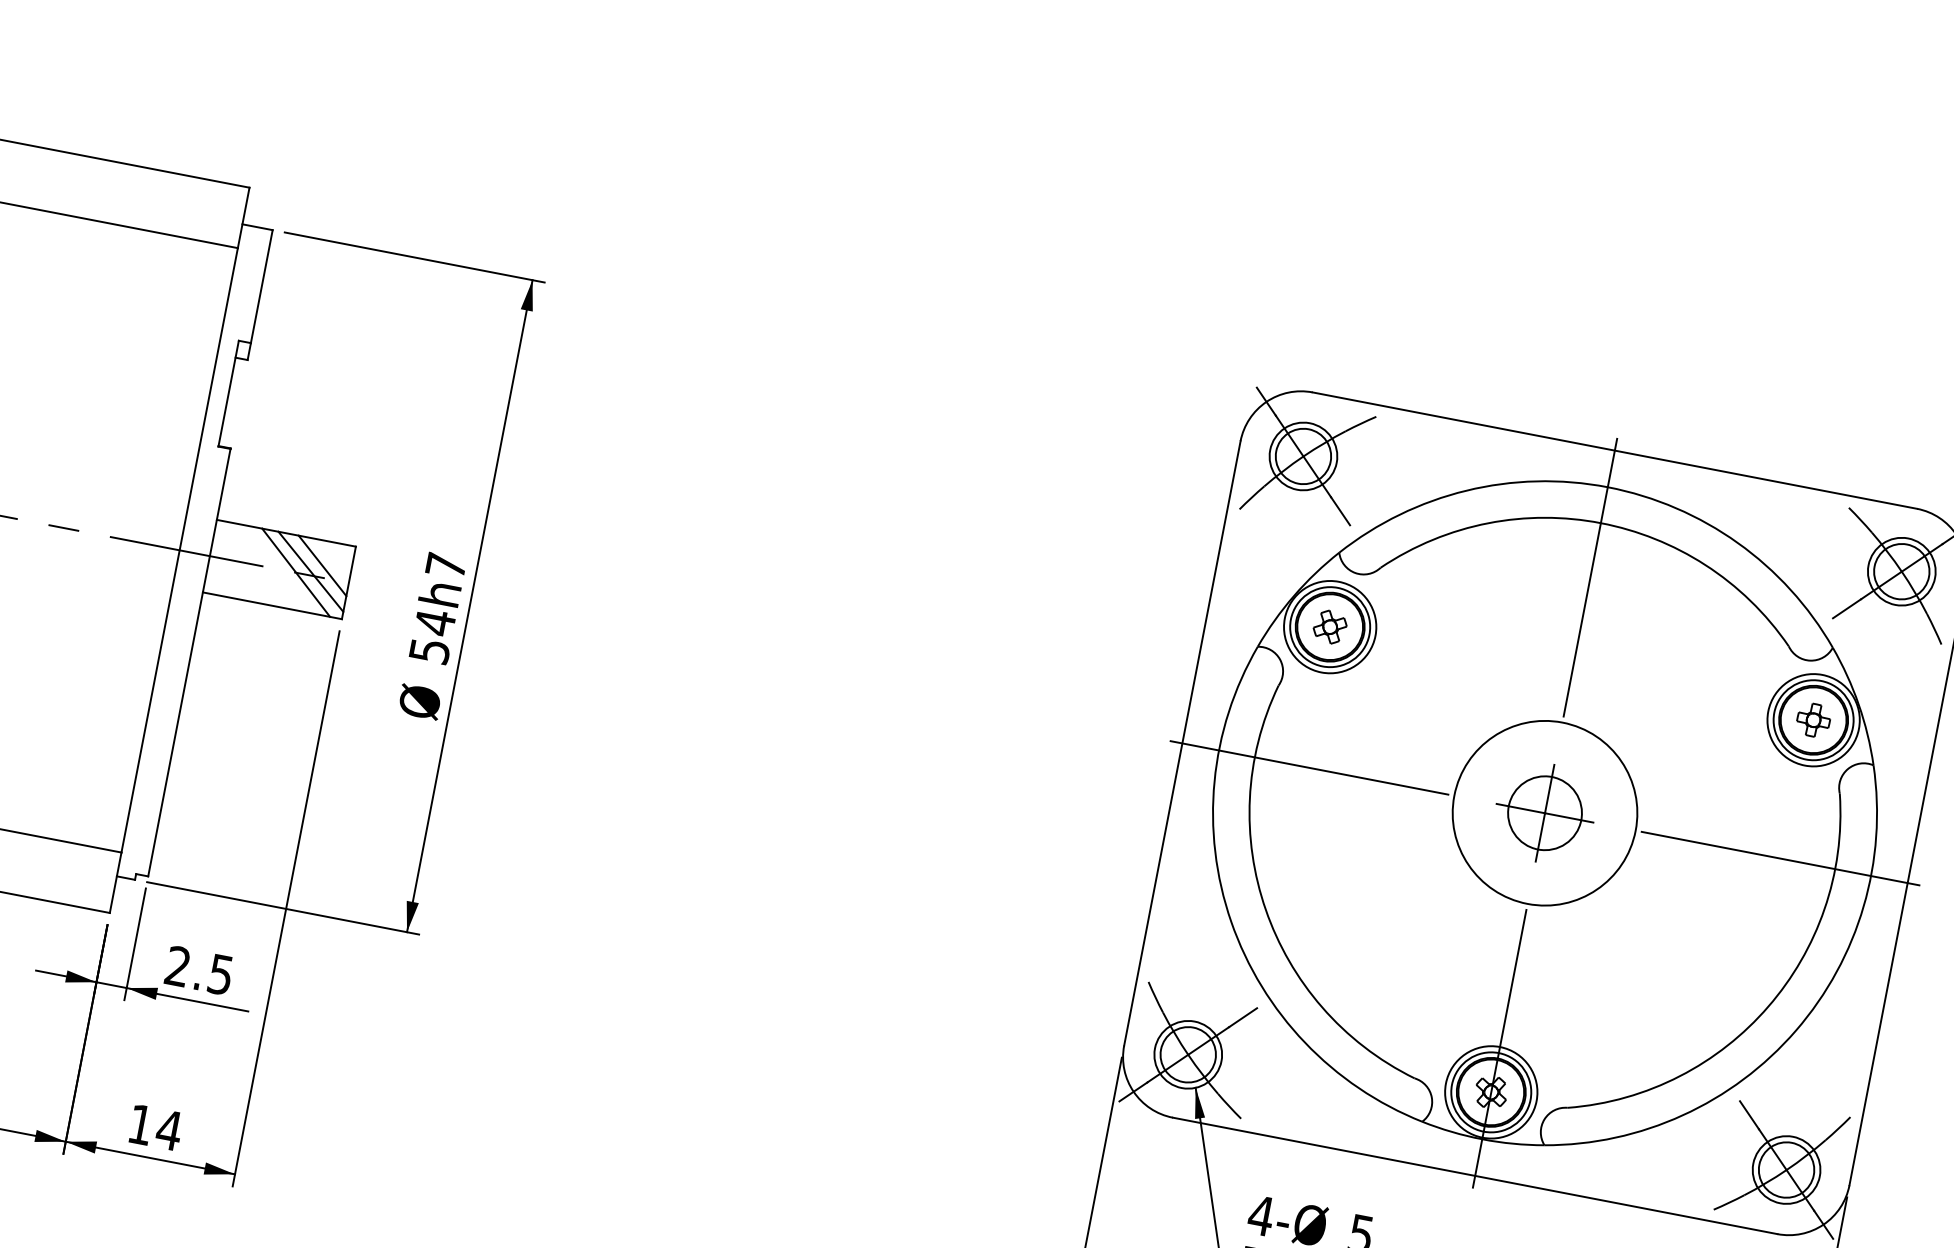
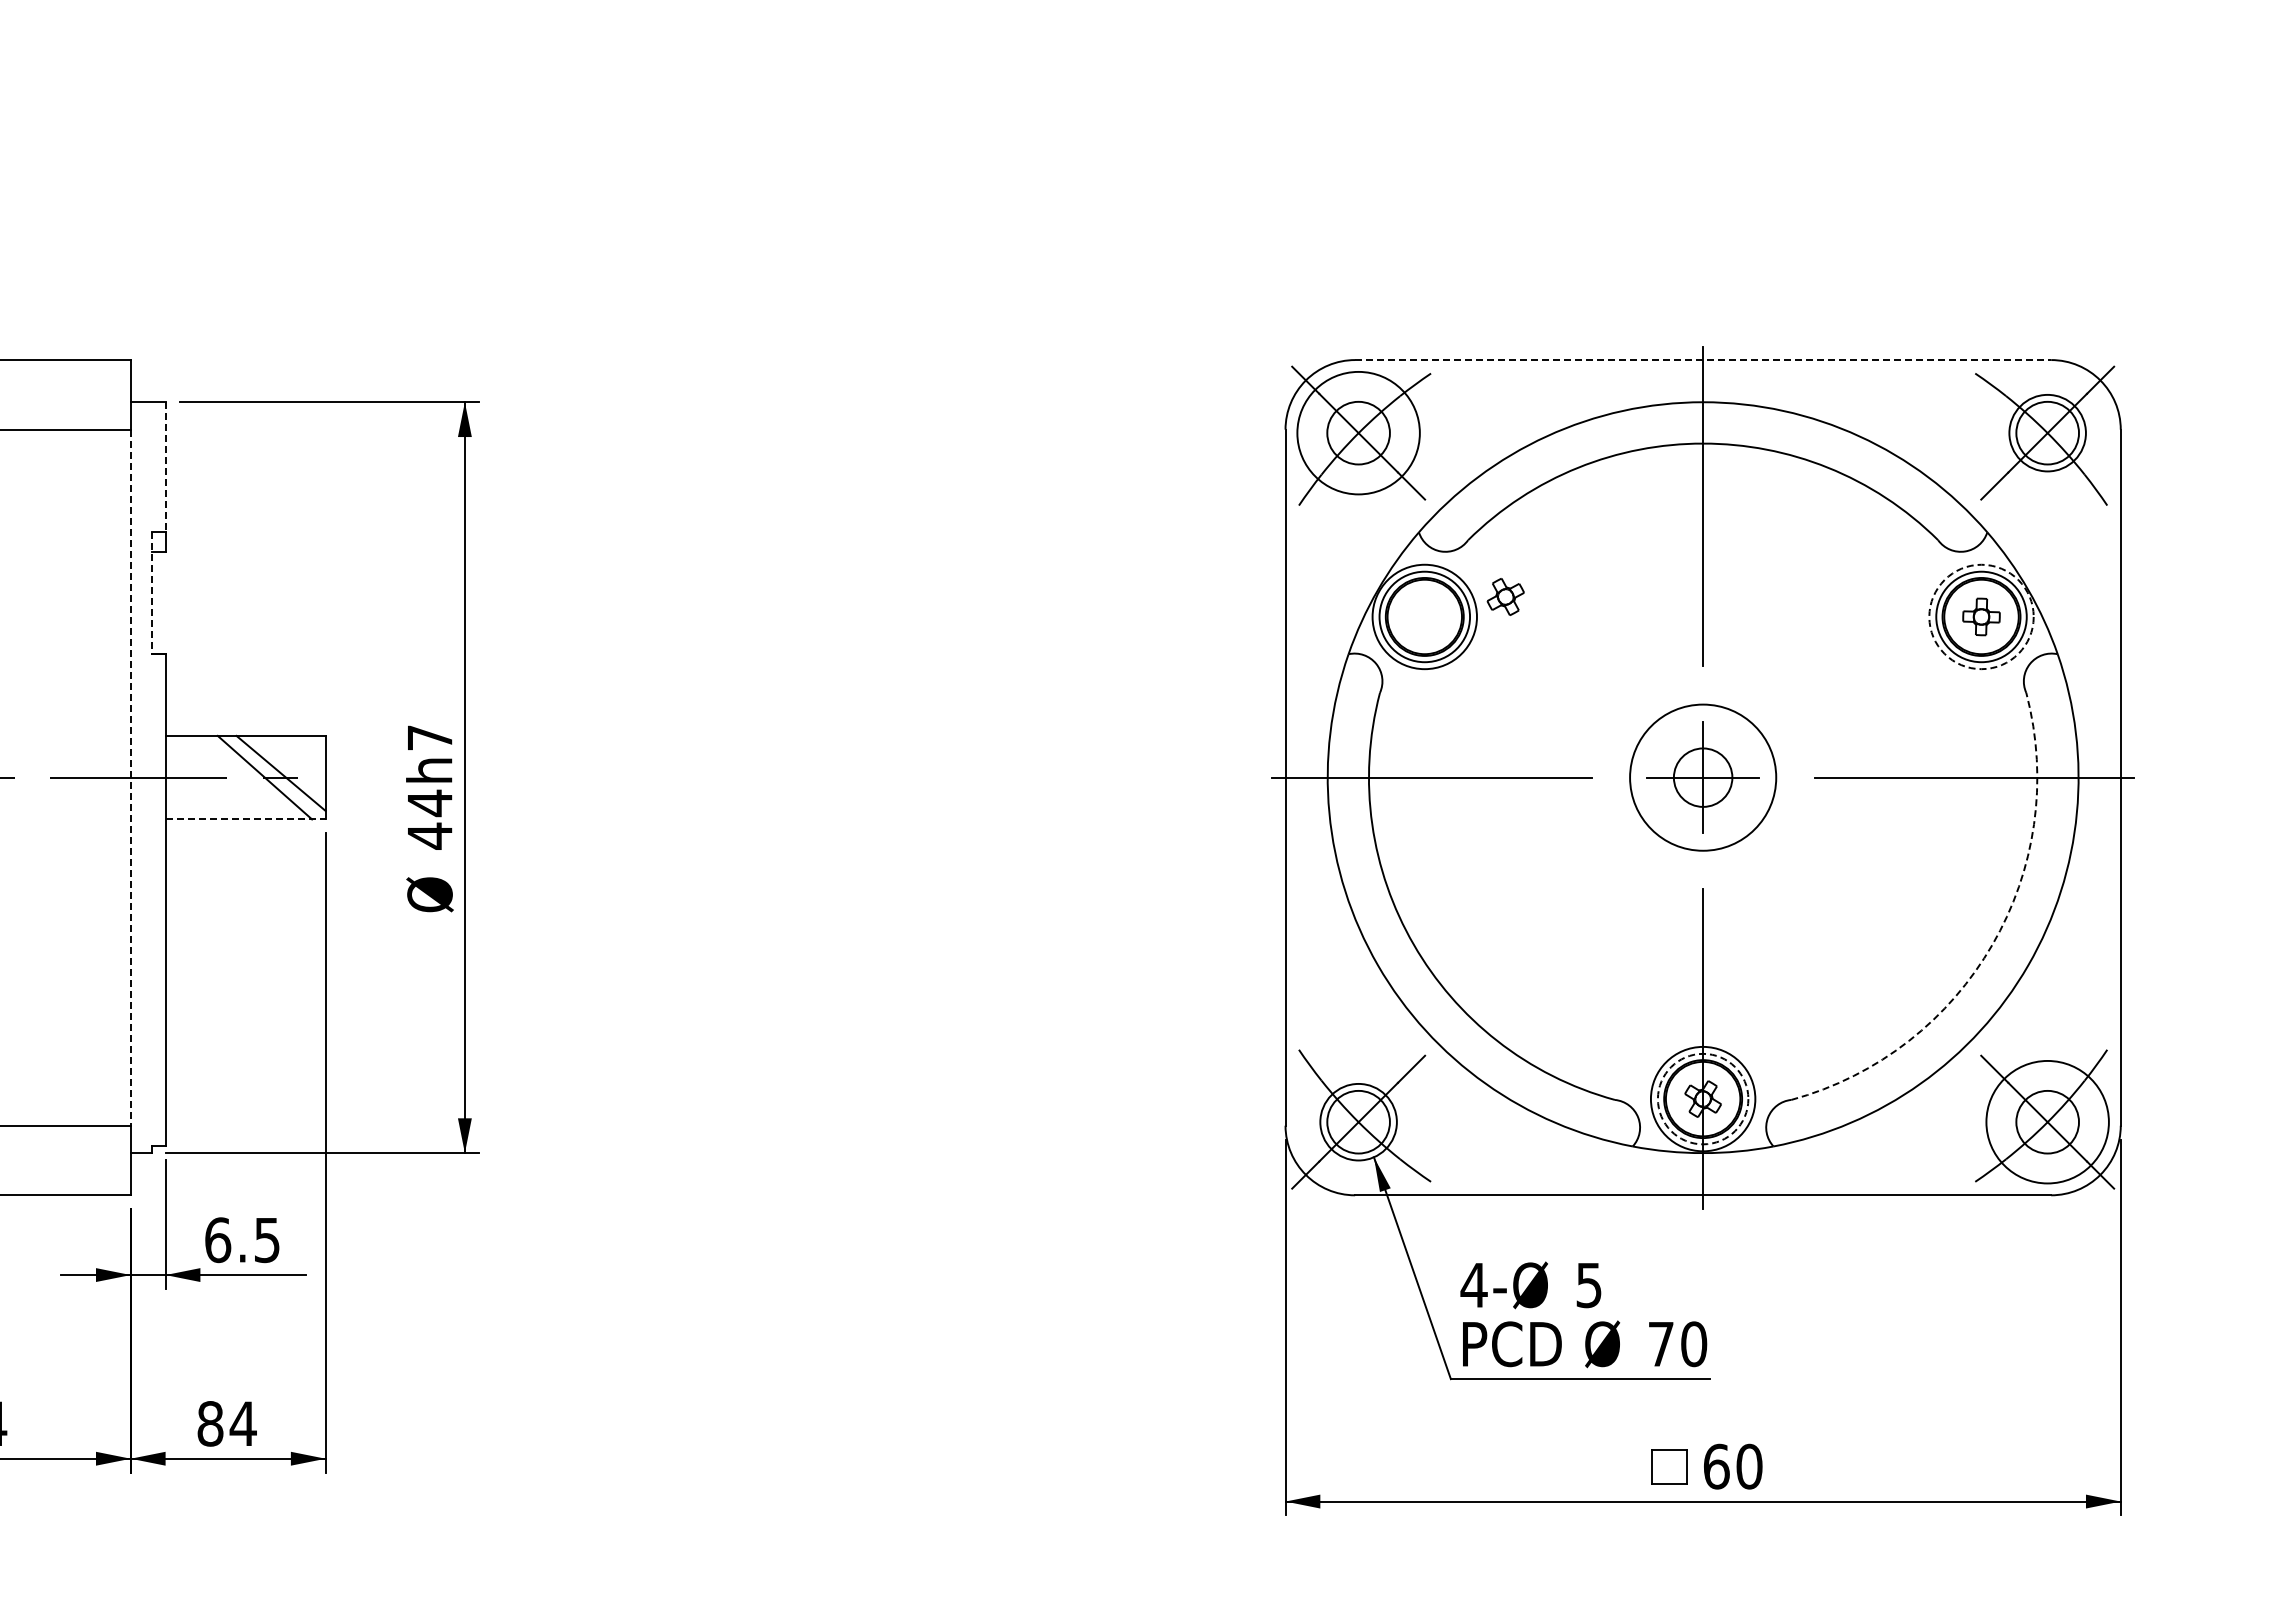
line: (261, 286) -> (165, 467), solid -> dashed
line: (228, 393) -> (151, 593), solid -> dashed
line: (1615, 451) -> (1703, 360), solid -> dashed
circle: (1303, 455) -> (1358, 432), size x1.6
line: (179, 550) -> (130, 778), solid -> dashed
line: (322, 565) -> (292, 763), removed
line: (273, 605) -> (246, 819), solid -> dashed
part: (1330, 626) -> (1505, 596), moved
text: (430, 650) -> (430, 835), 54 -> 44
circle: (1813, 719) -> (1981, 616), solid -> dashed
circle: (1544, 812) -> (1702, 777), size x0.7
circle: (1544, 812) -> (1702, 777), size x0.7
text: (178, 966) -> (218, 1240), 2.5 -> 6.5
arc: (1768, 1006) -> (1992, 944), solid -> dashed
circle: (1490, 1091) -> (1702, 1098), solid -> dashed
text: (140, 1124) -> (210, 1423), 14 -> 84
circle: (1786, 1169) -> (2047, 1121), size x1.6

